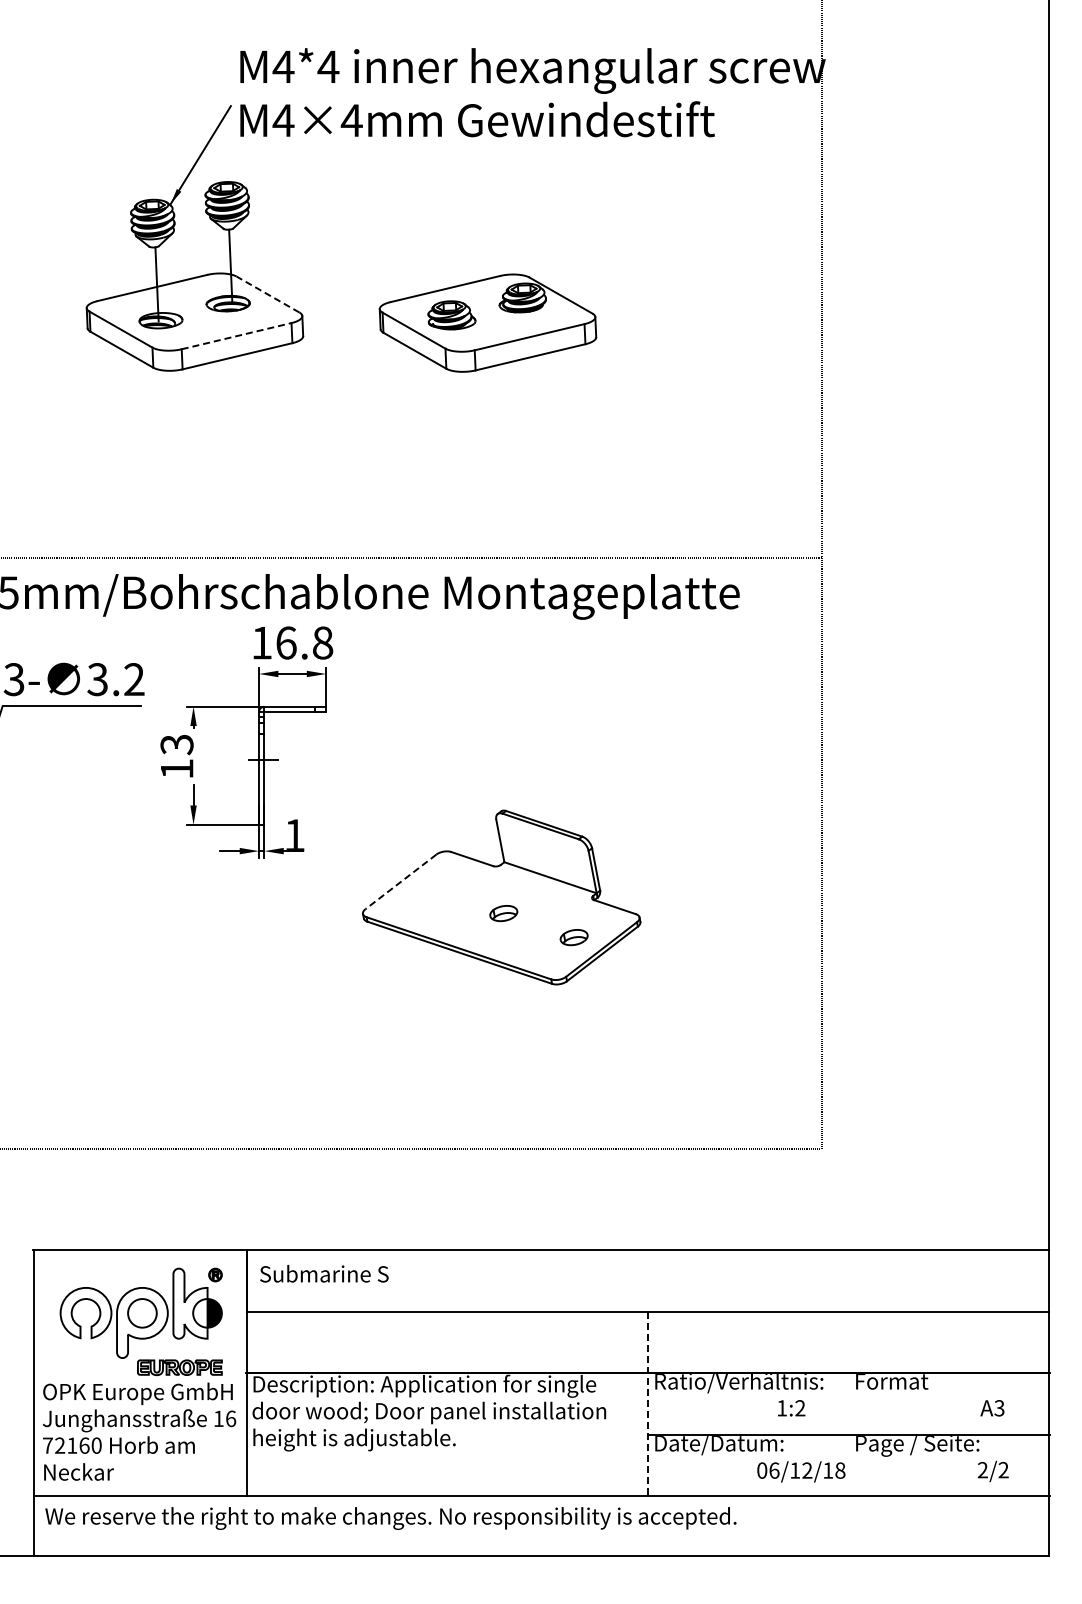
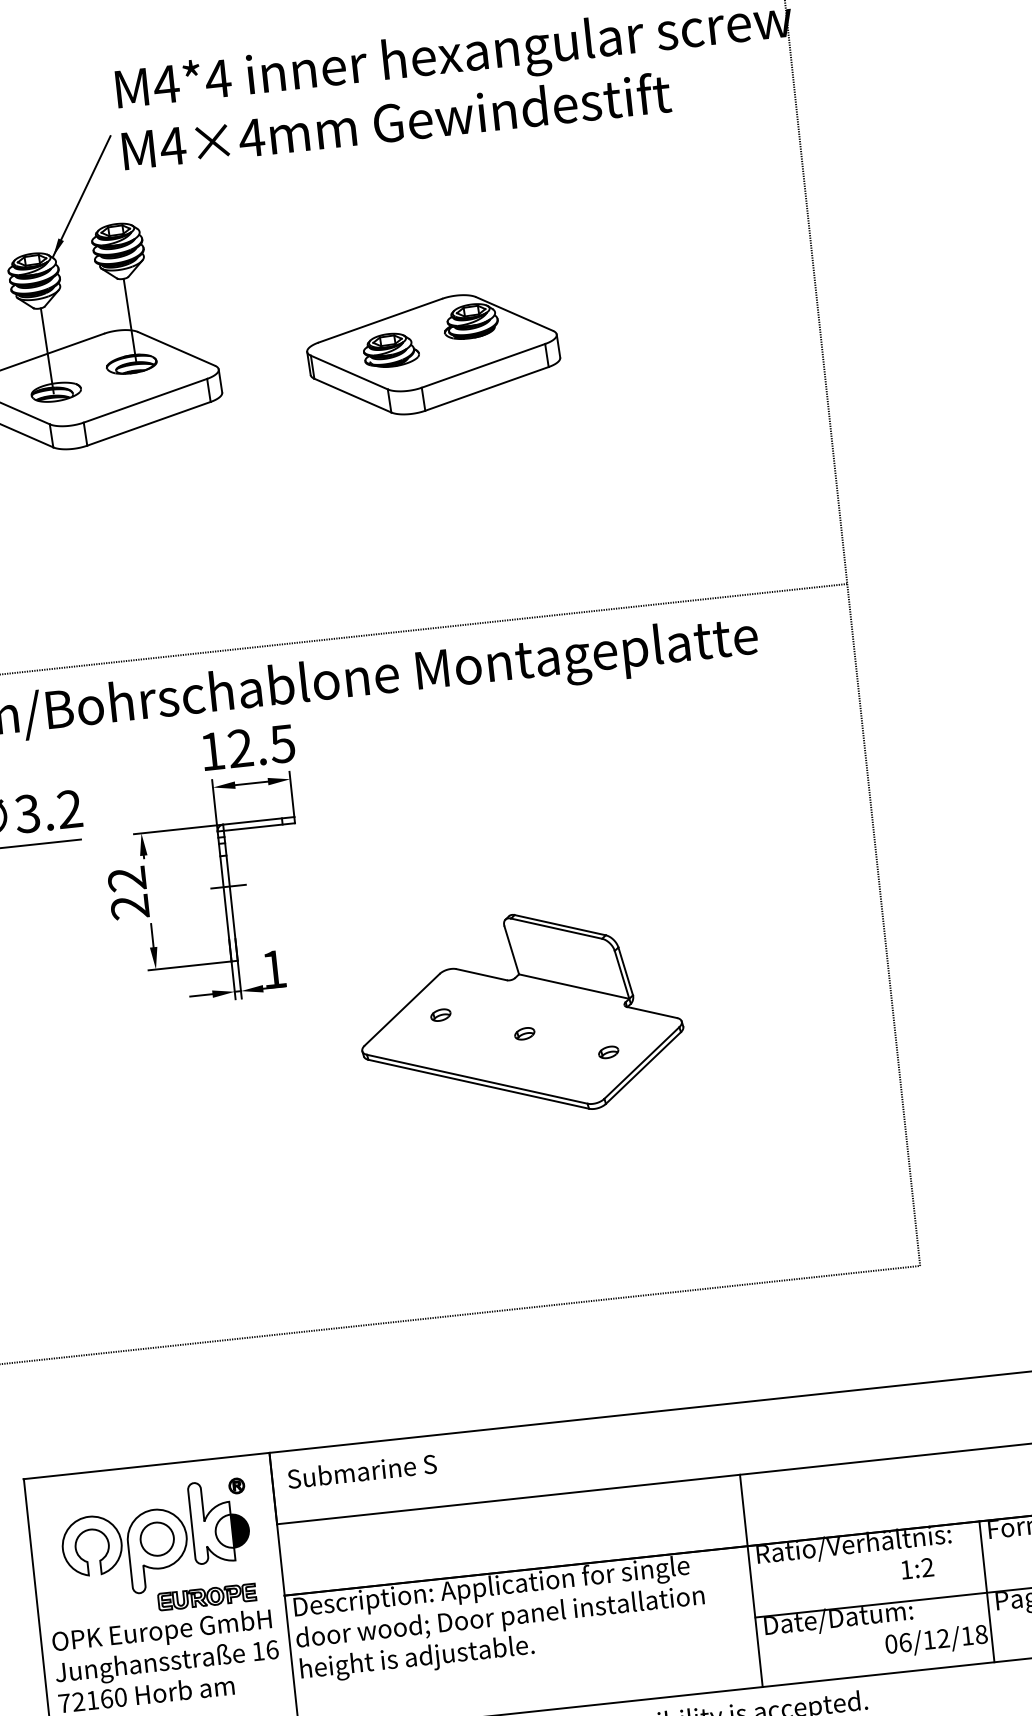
line: (267, 294) -> (175, 348), dashed -> solid
line: (237, 336) -> (146, 401), dashed -> solid
text: (304, 642) -> (261, 745), 16.8 -> 12.5
text: (176, 756) -> (127, 892), 13 -> 22
line: (400, 881) -> (401, 1009), dashed -> solid
part: (433, 889) -> (440, 1014), added
part: (503, 913) -> (524, 1033), size x0.62
part: (573, 936) -> (607, 1051), size x0.62
line: (647, 1404) -> (750, 1582), dashed -> solid
line: (848, 1434) -> (986, 1591), added

